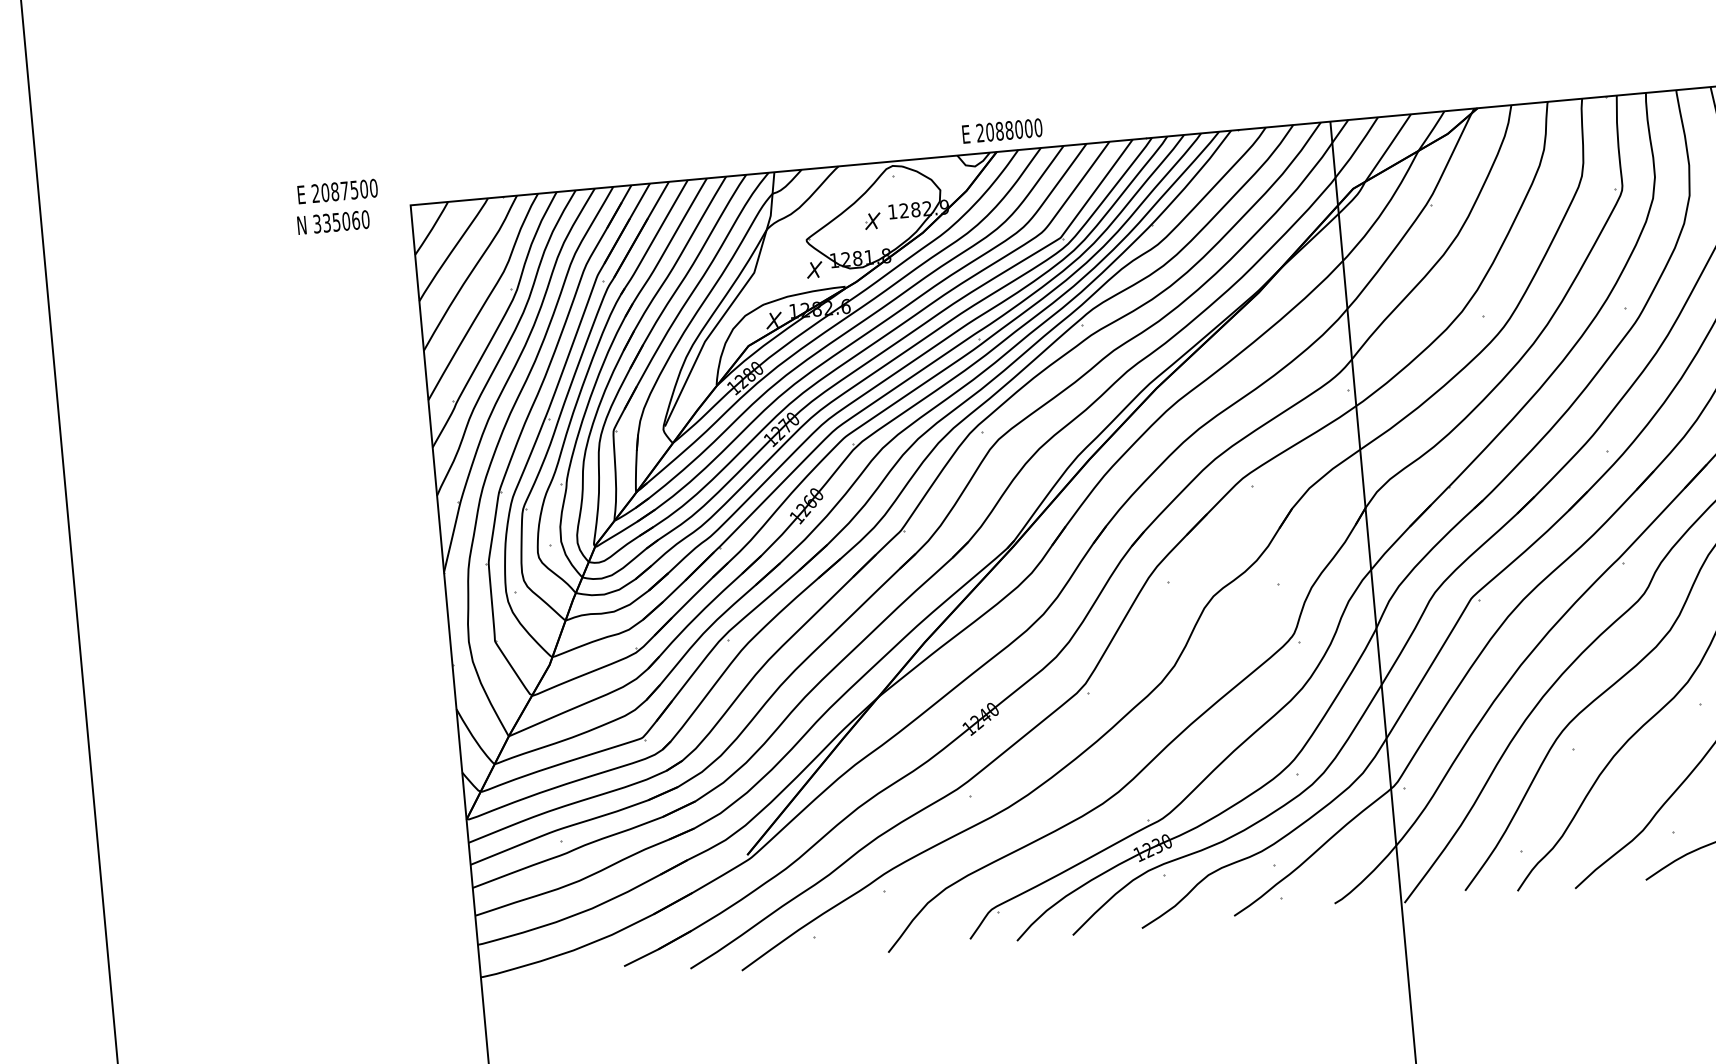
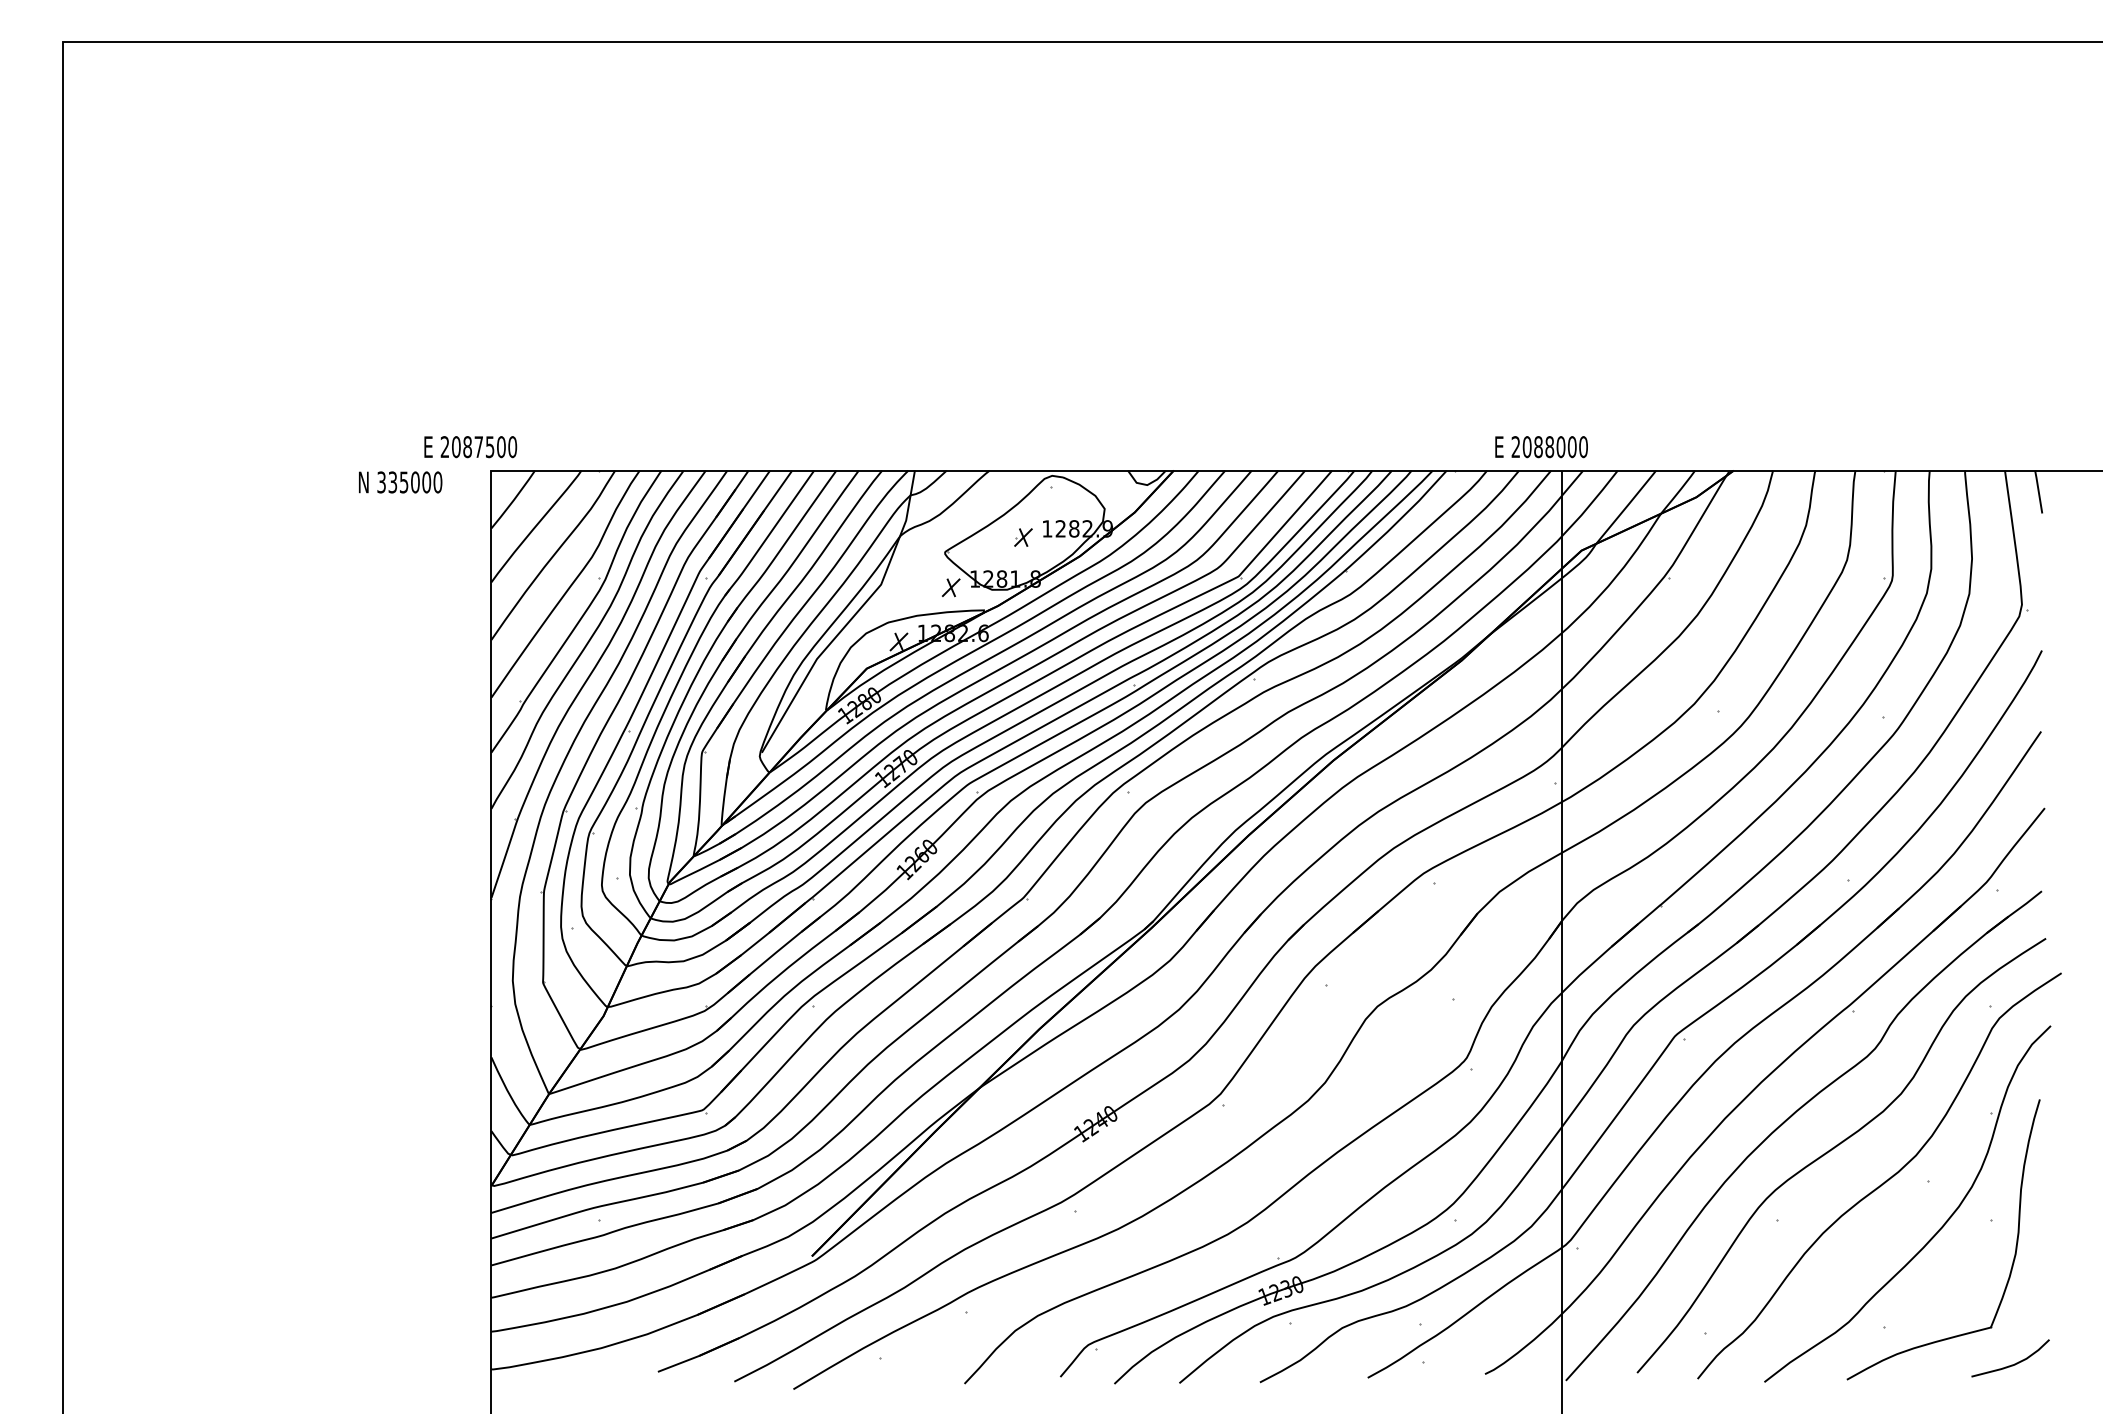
text: (1002, 131) -> (1541, 447), moved
text: (337, 191) -> (470, 447), moved
text: (355, 219) -> (426, 481), 335060 -> 335000

